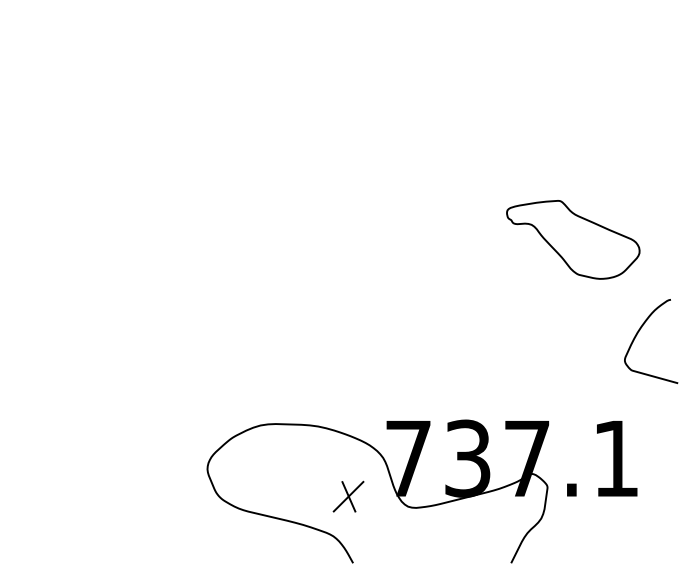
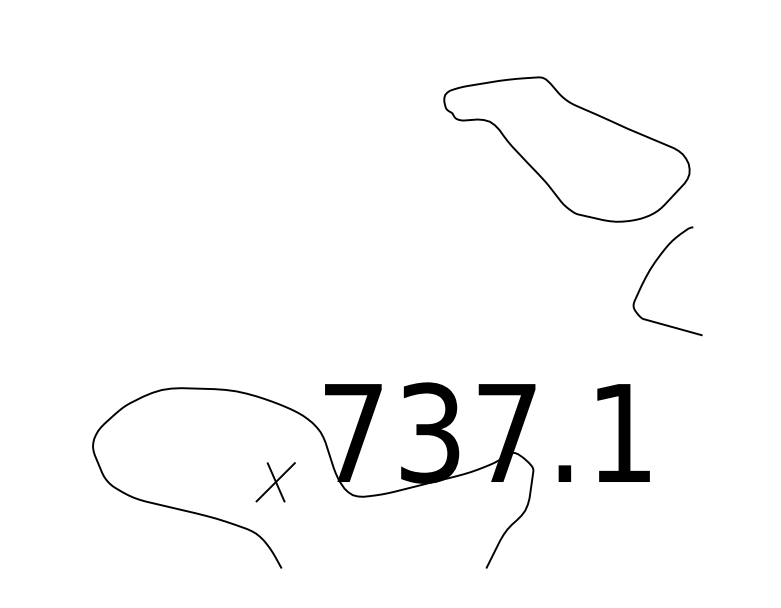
part: (572, 239) -> (565, 149), size x1.43

